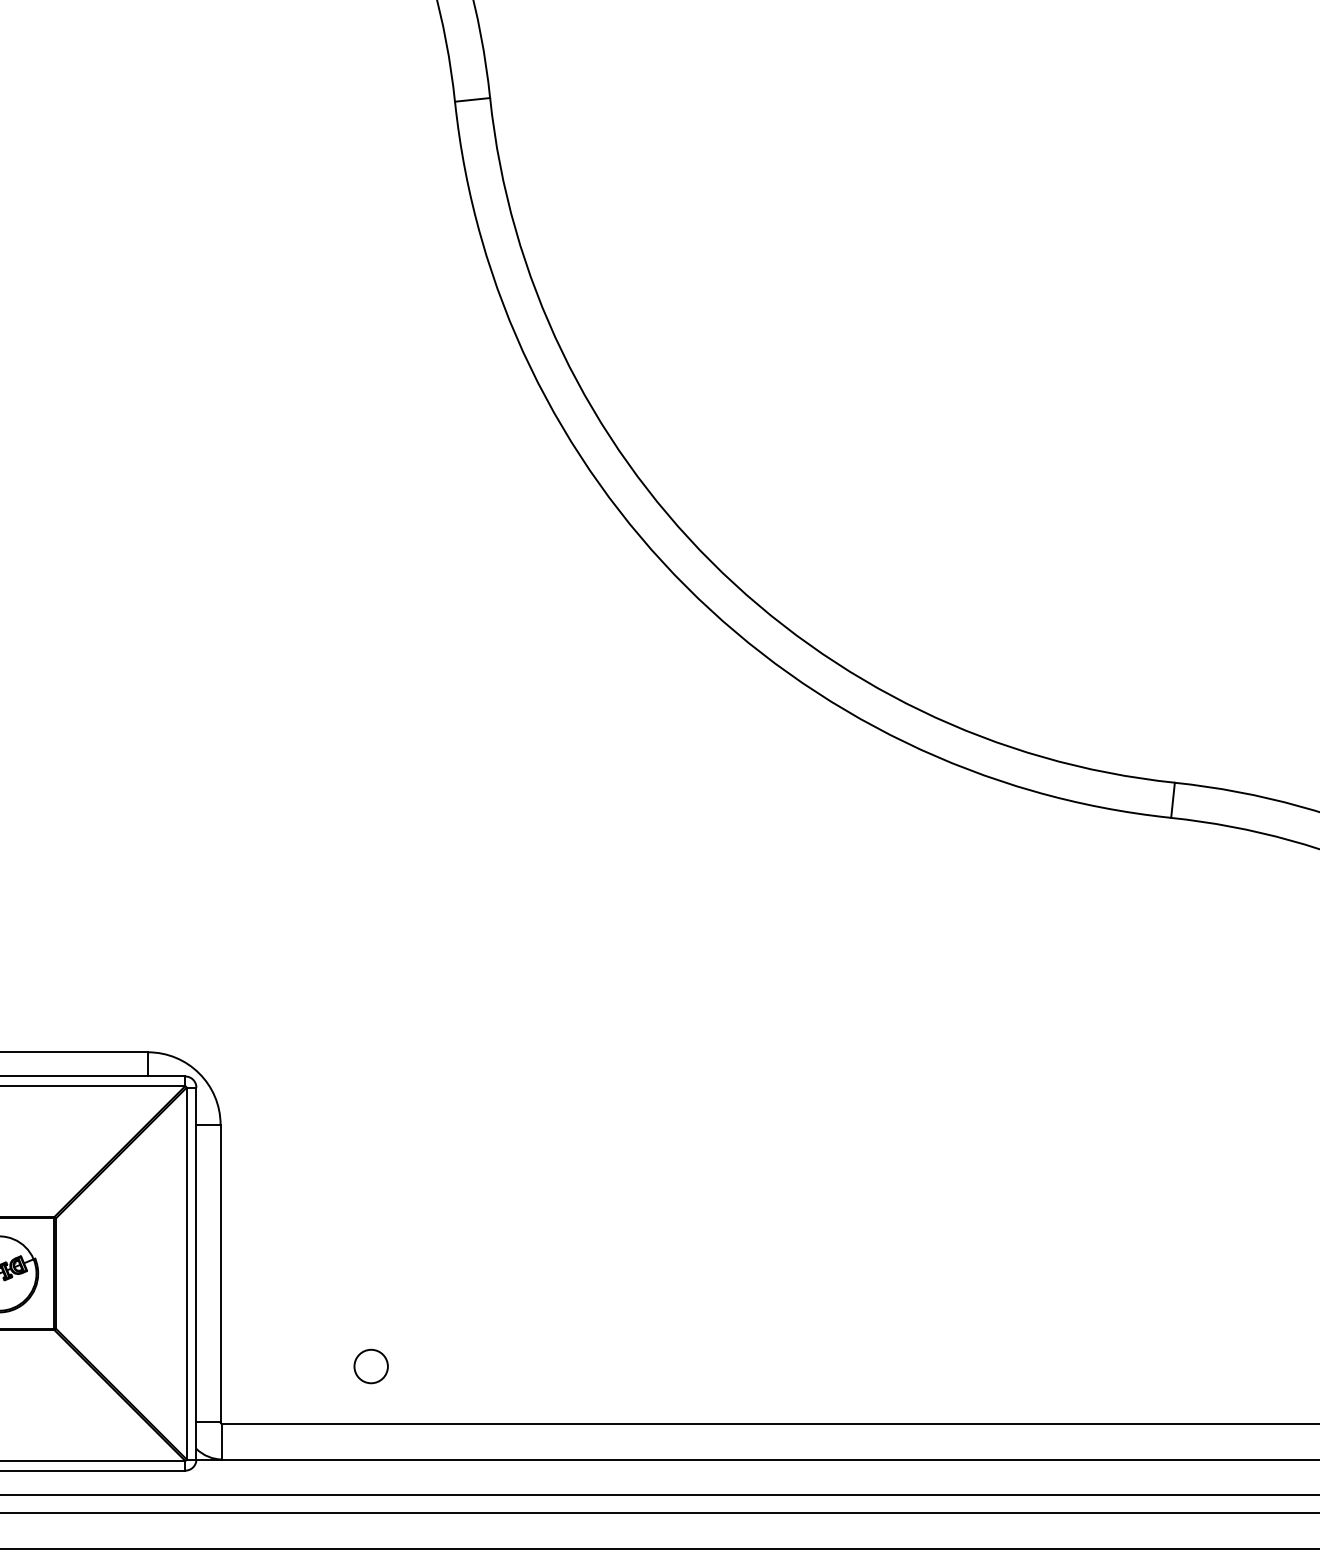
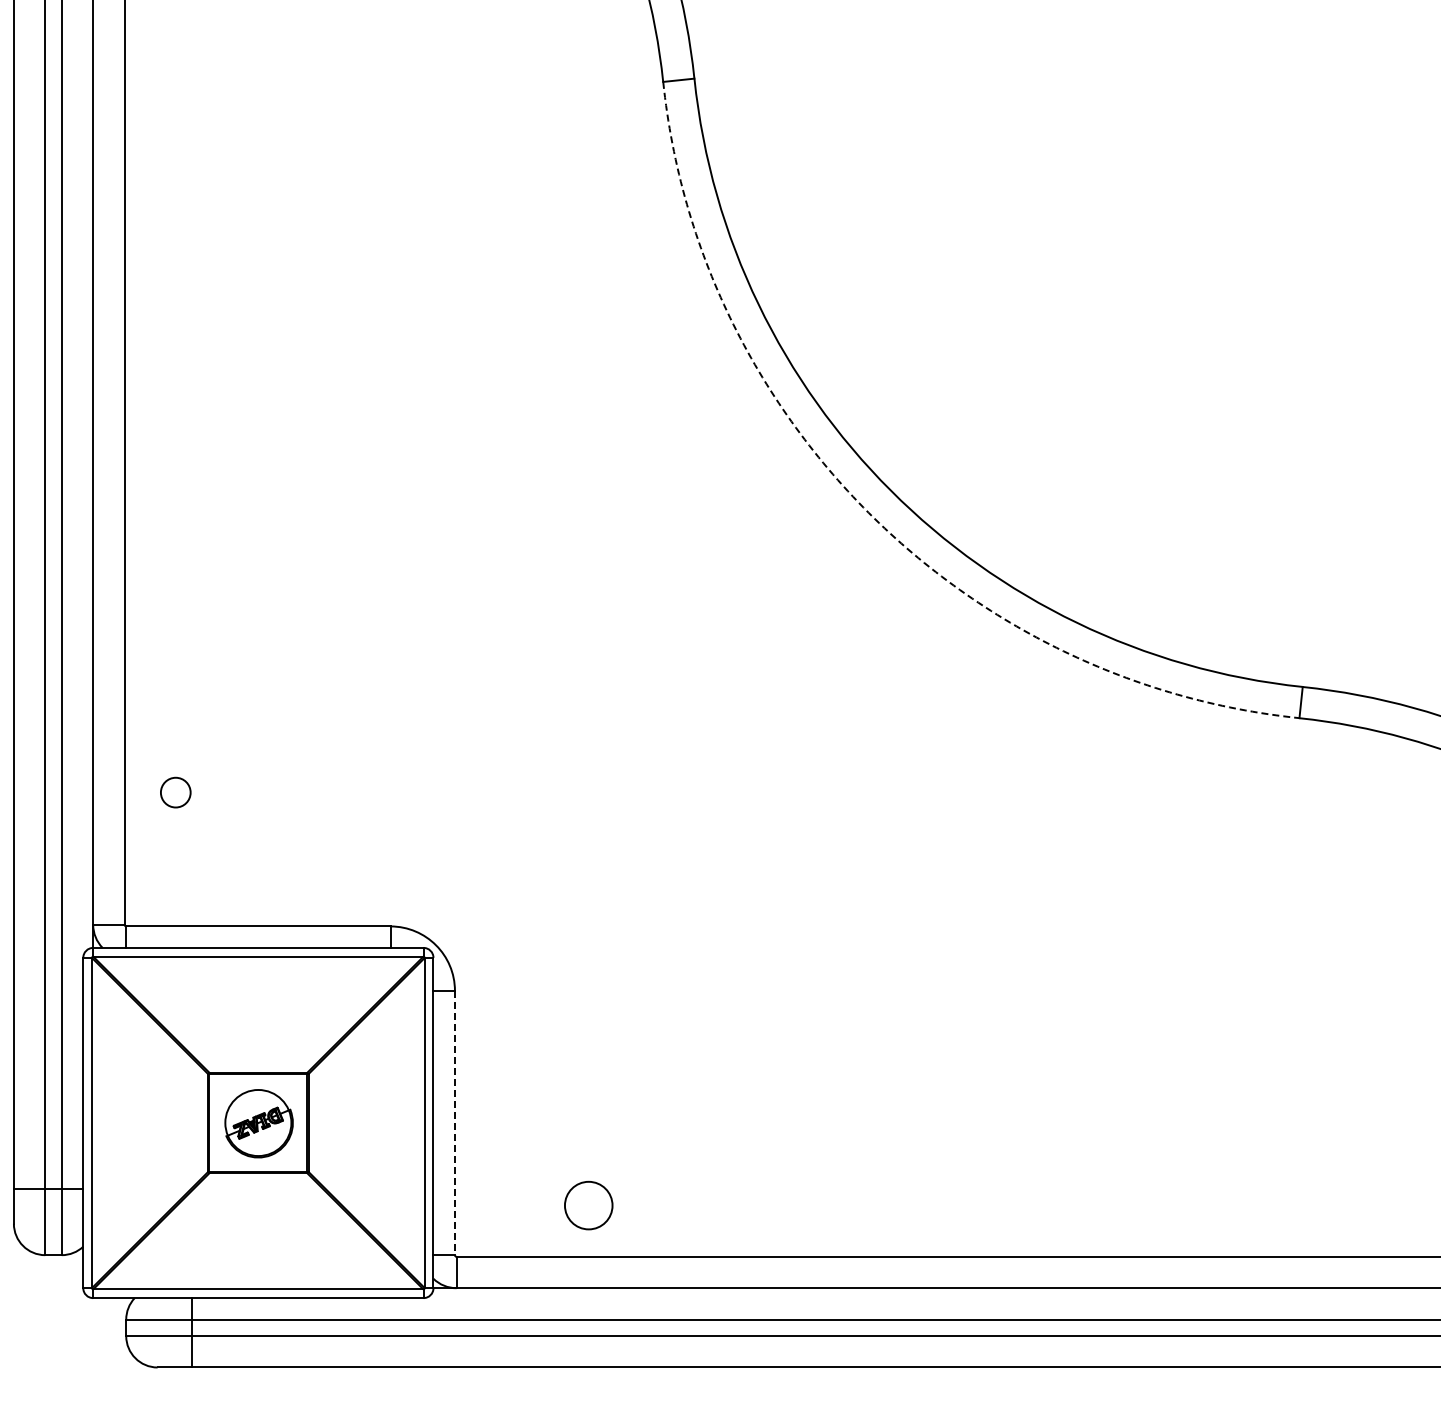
arc: (686, 586) -> (868, 512), solid -> dashed
line: (220, 1274) -> (454, 1123), solid -> dashed
circle: (370, 1366) -> (588, 1205), size x1.6

